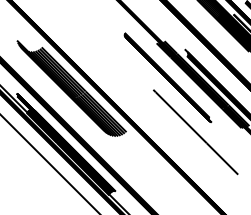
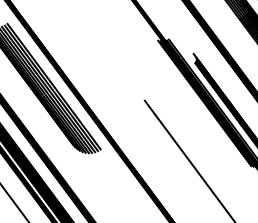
line: (167, 77) -> (165, 86), removed

